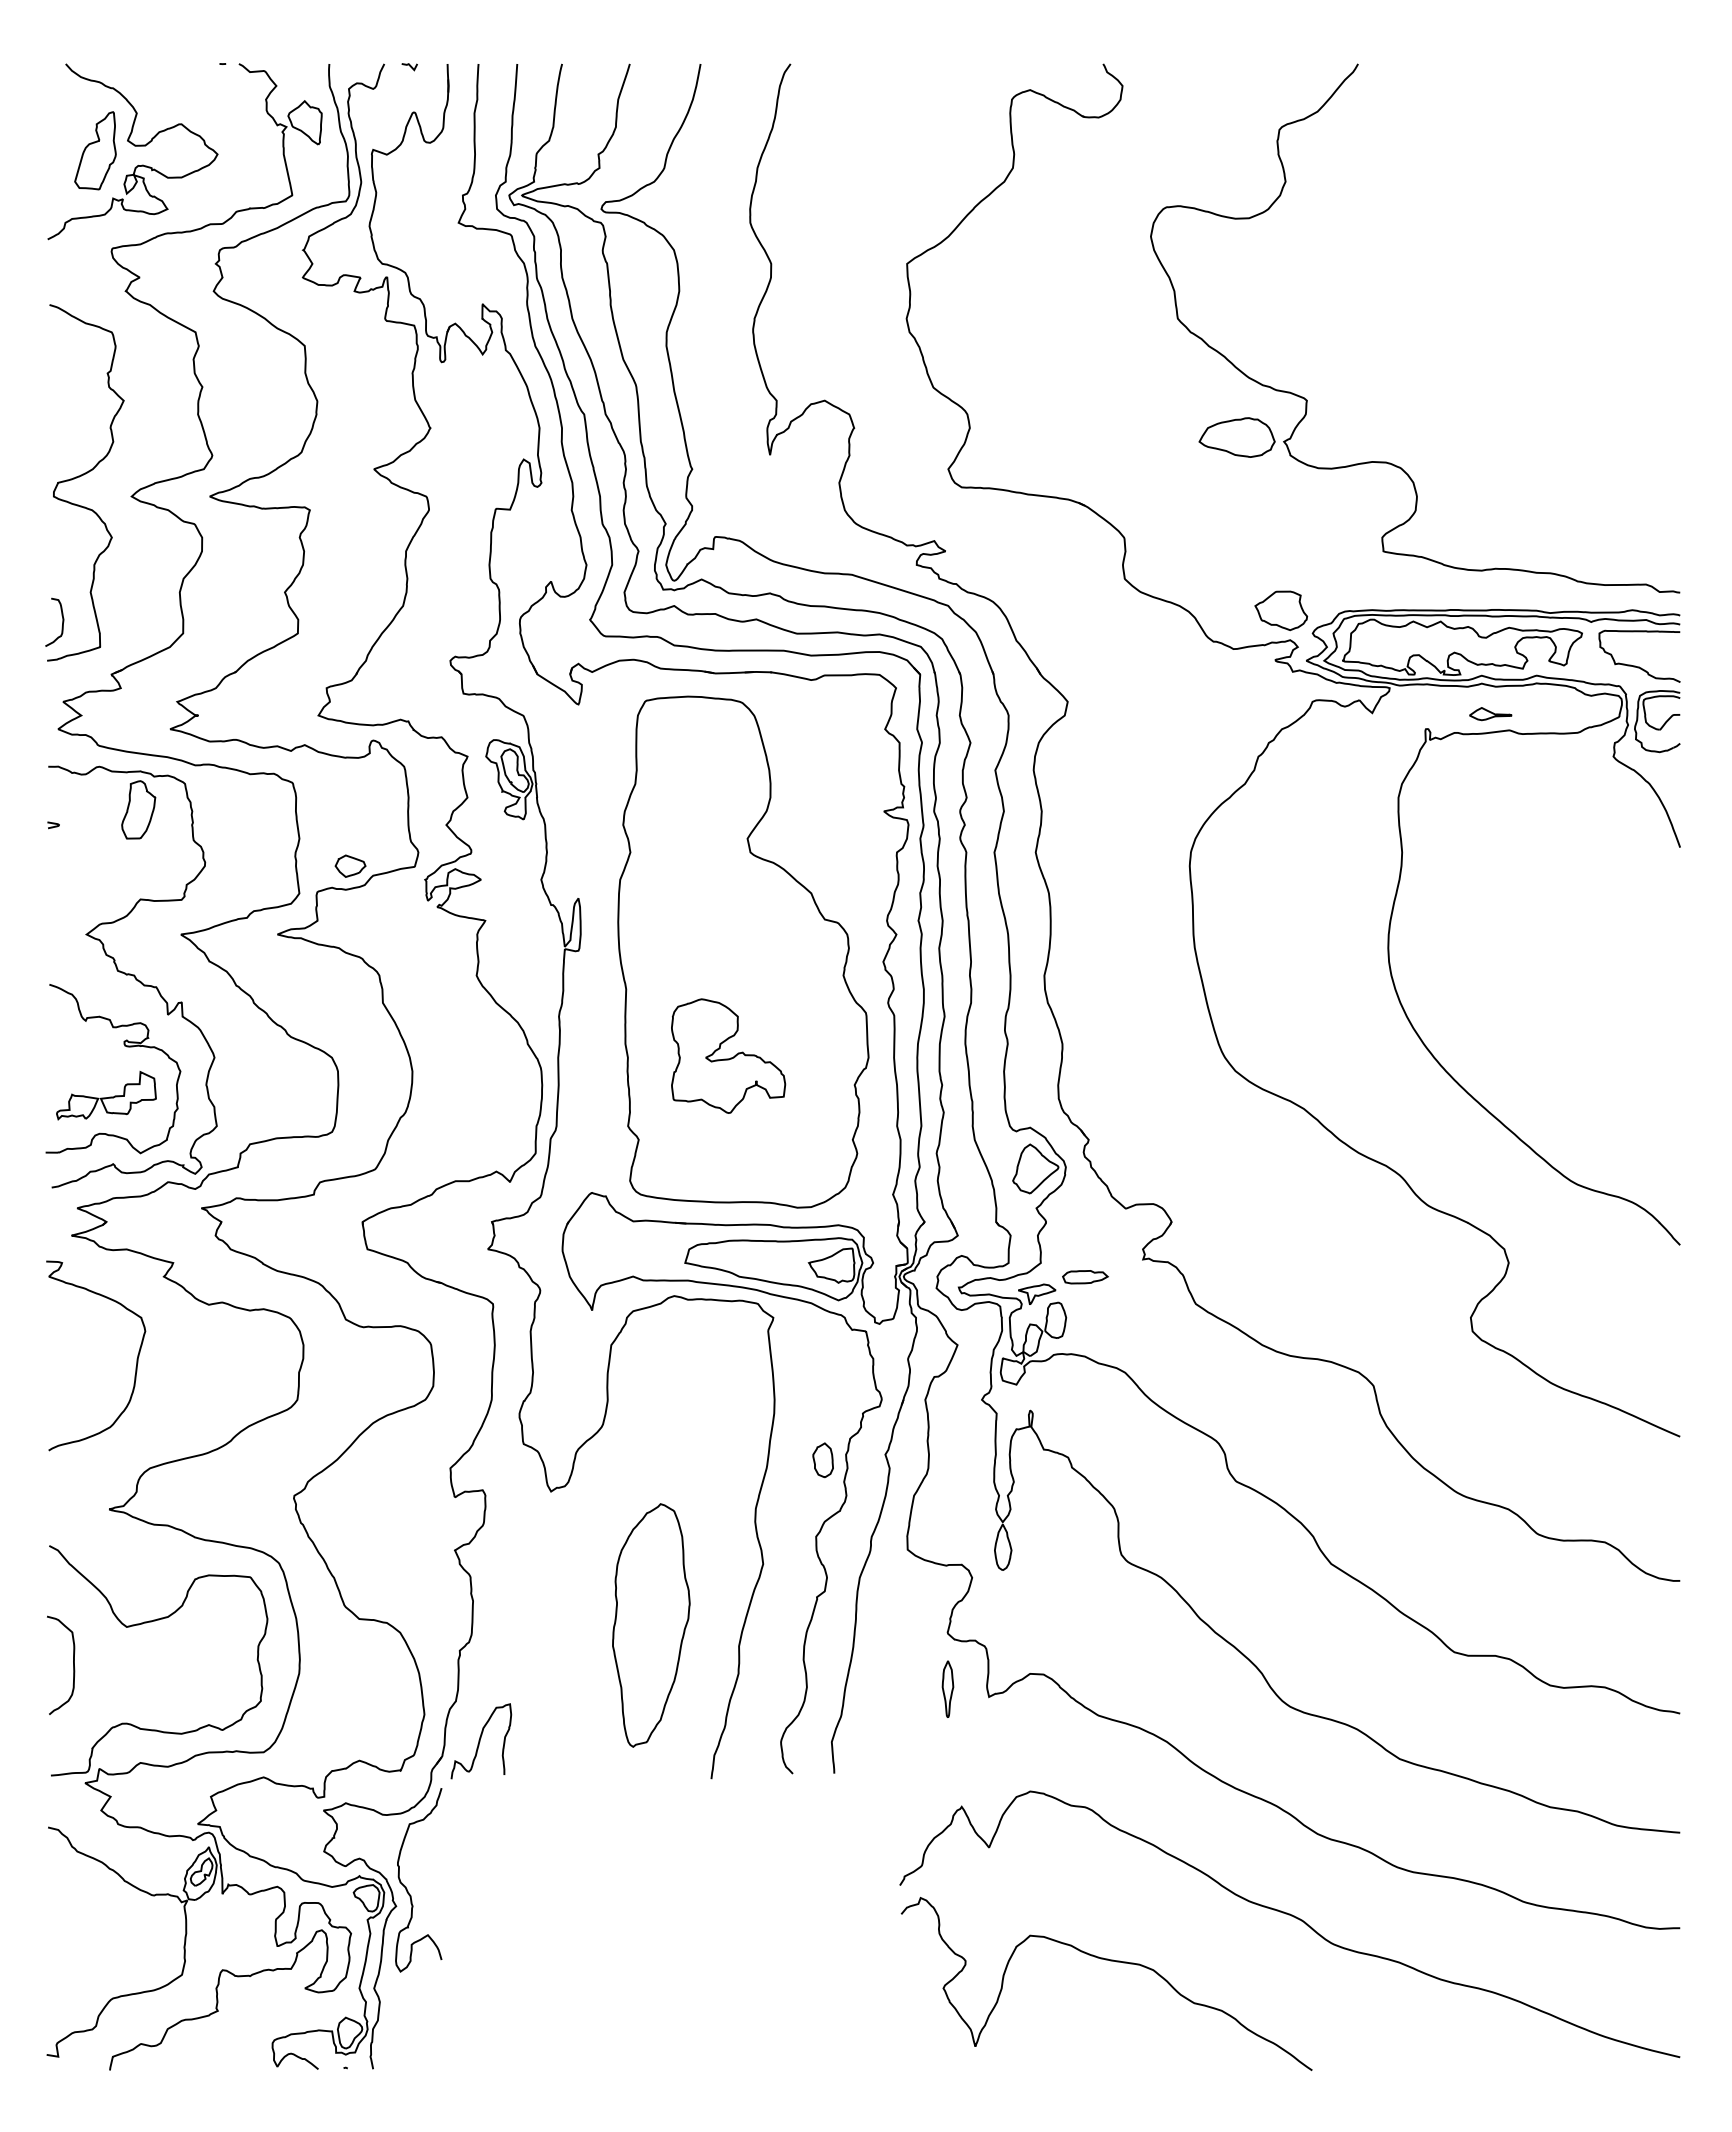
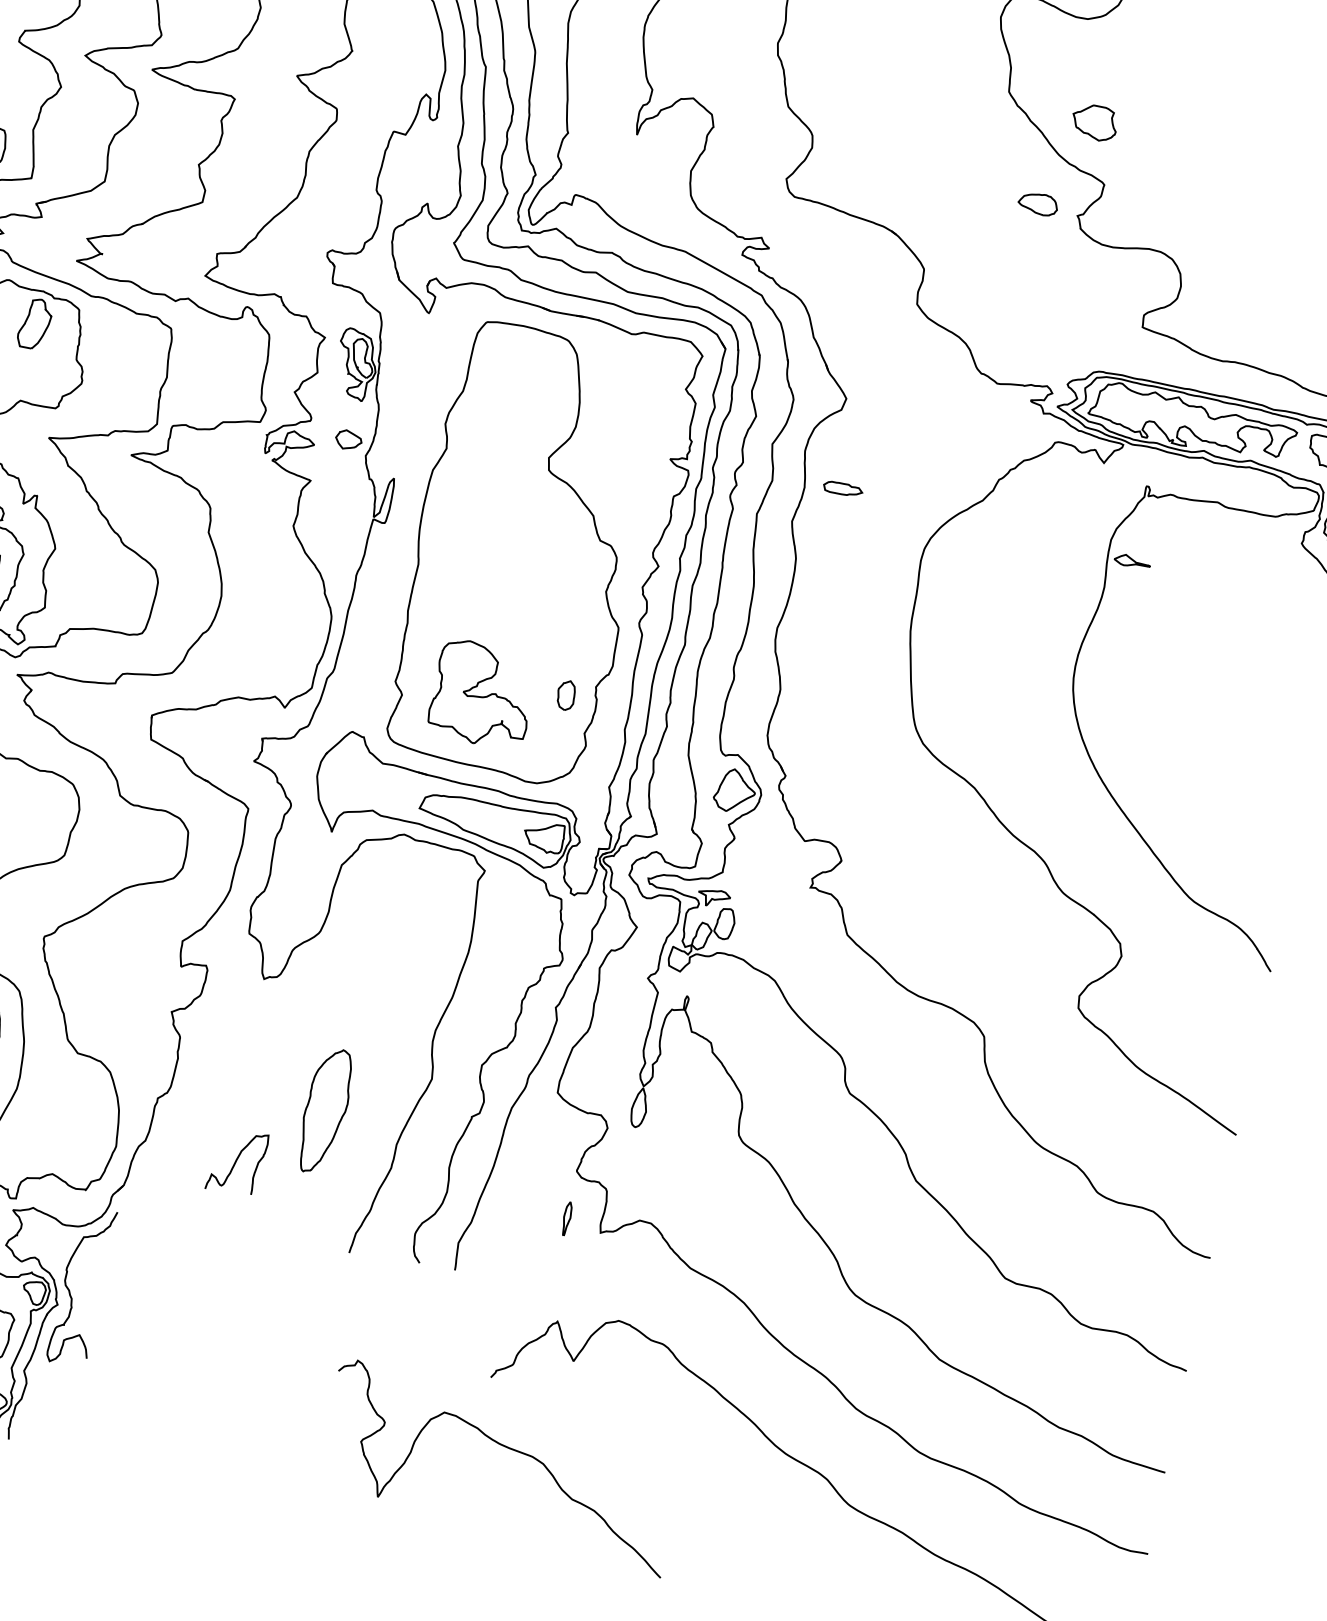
part: (1236, 437) -> (1037, 203), size x0.6
part: (1281, 610) -> (1094, 122), moved
part: (1490, 714) -> (1132, 561), moved
part: (350, 865) -> (348, 439), moved
part: (728, 1055) -> (483, 694), moved
part: (1085, 1277) -> (843, 489), moved
part: (822, 1460) -> (565, 695), moved
part: (651, 1625) -> (325, 1111), size x0.6
part: (947, 1688) -> (566, 1218), size x0.7
curve: (480, 1741) -> (236, 1161), moved
curve: (1110, 1961) -> (508, 1448), moved

